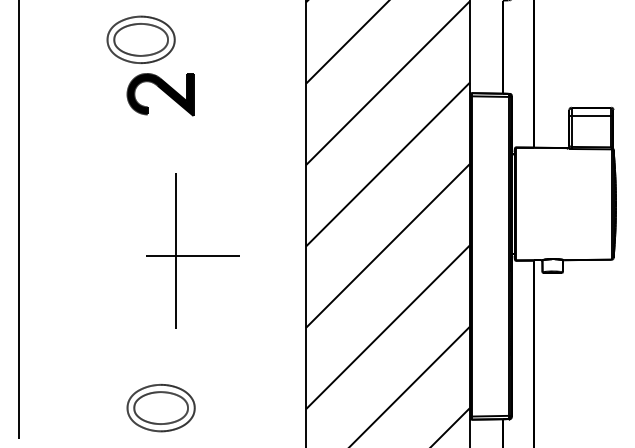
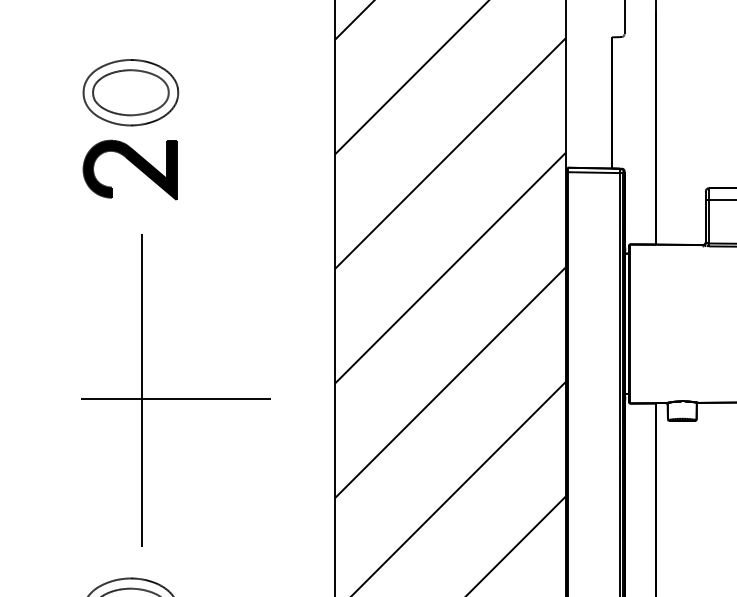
part: (140, 39) -> (129, 92), moved
part: (193, 251) -> (176, 390), size x1.43

